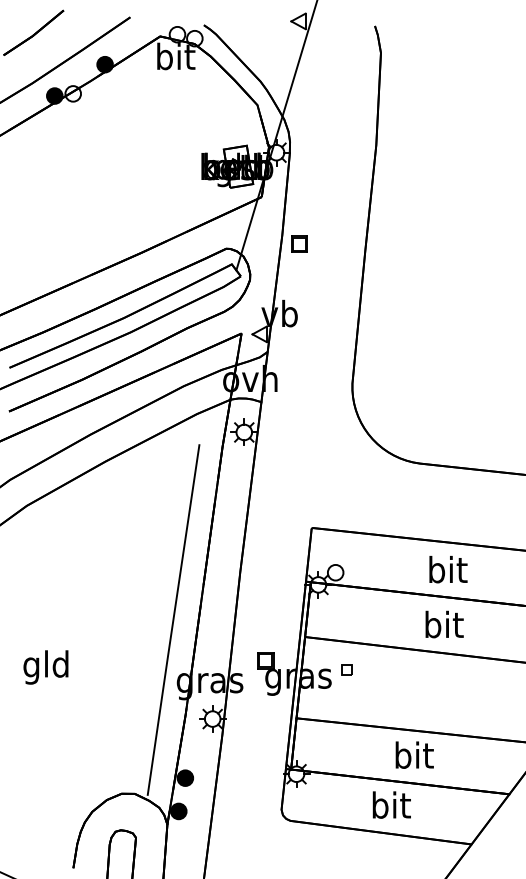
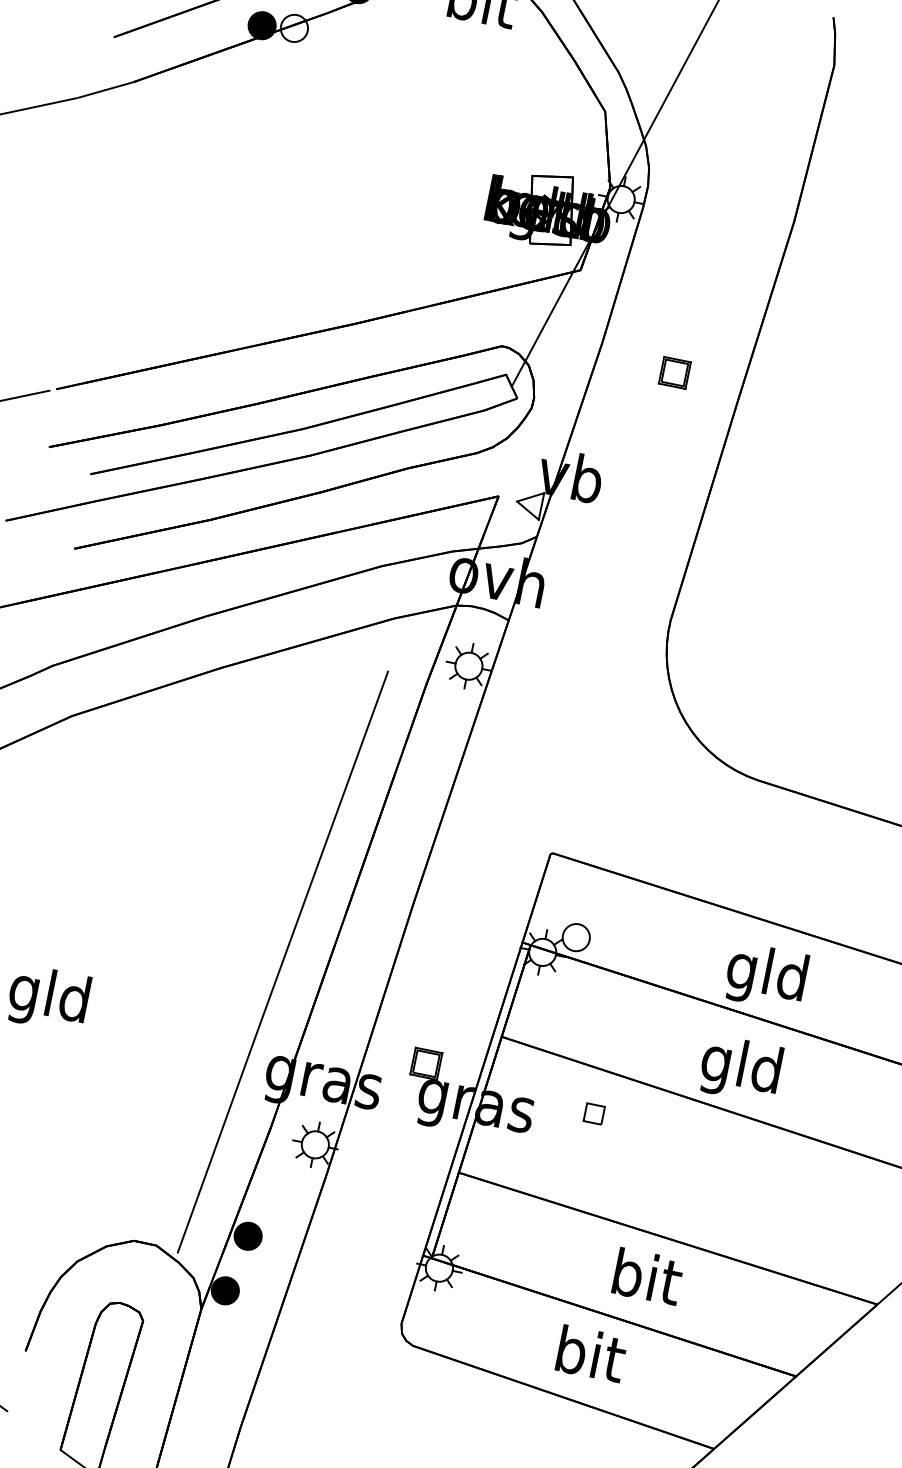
part: (299, 243) -> (675, 372), moved
text: (446, 572) -> (765, 975), bit -> gld
text: (442, 627) -> (739, 1068), bit -> gld
part: (346, 669) -> (593, 1113), moved

